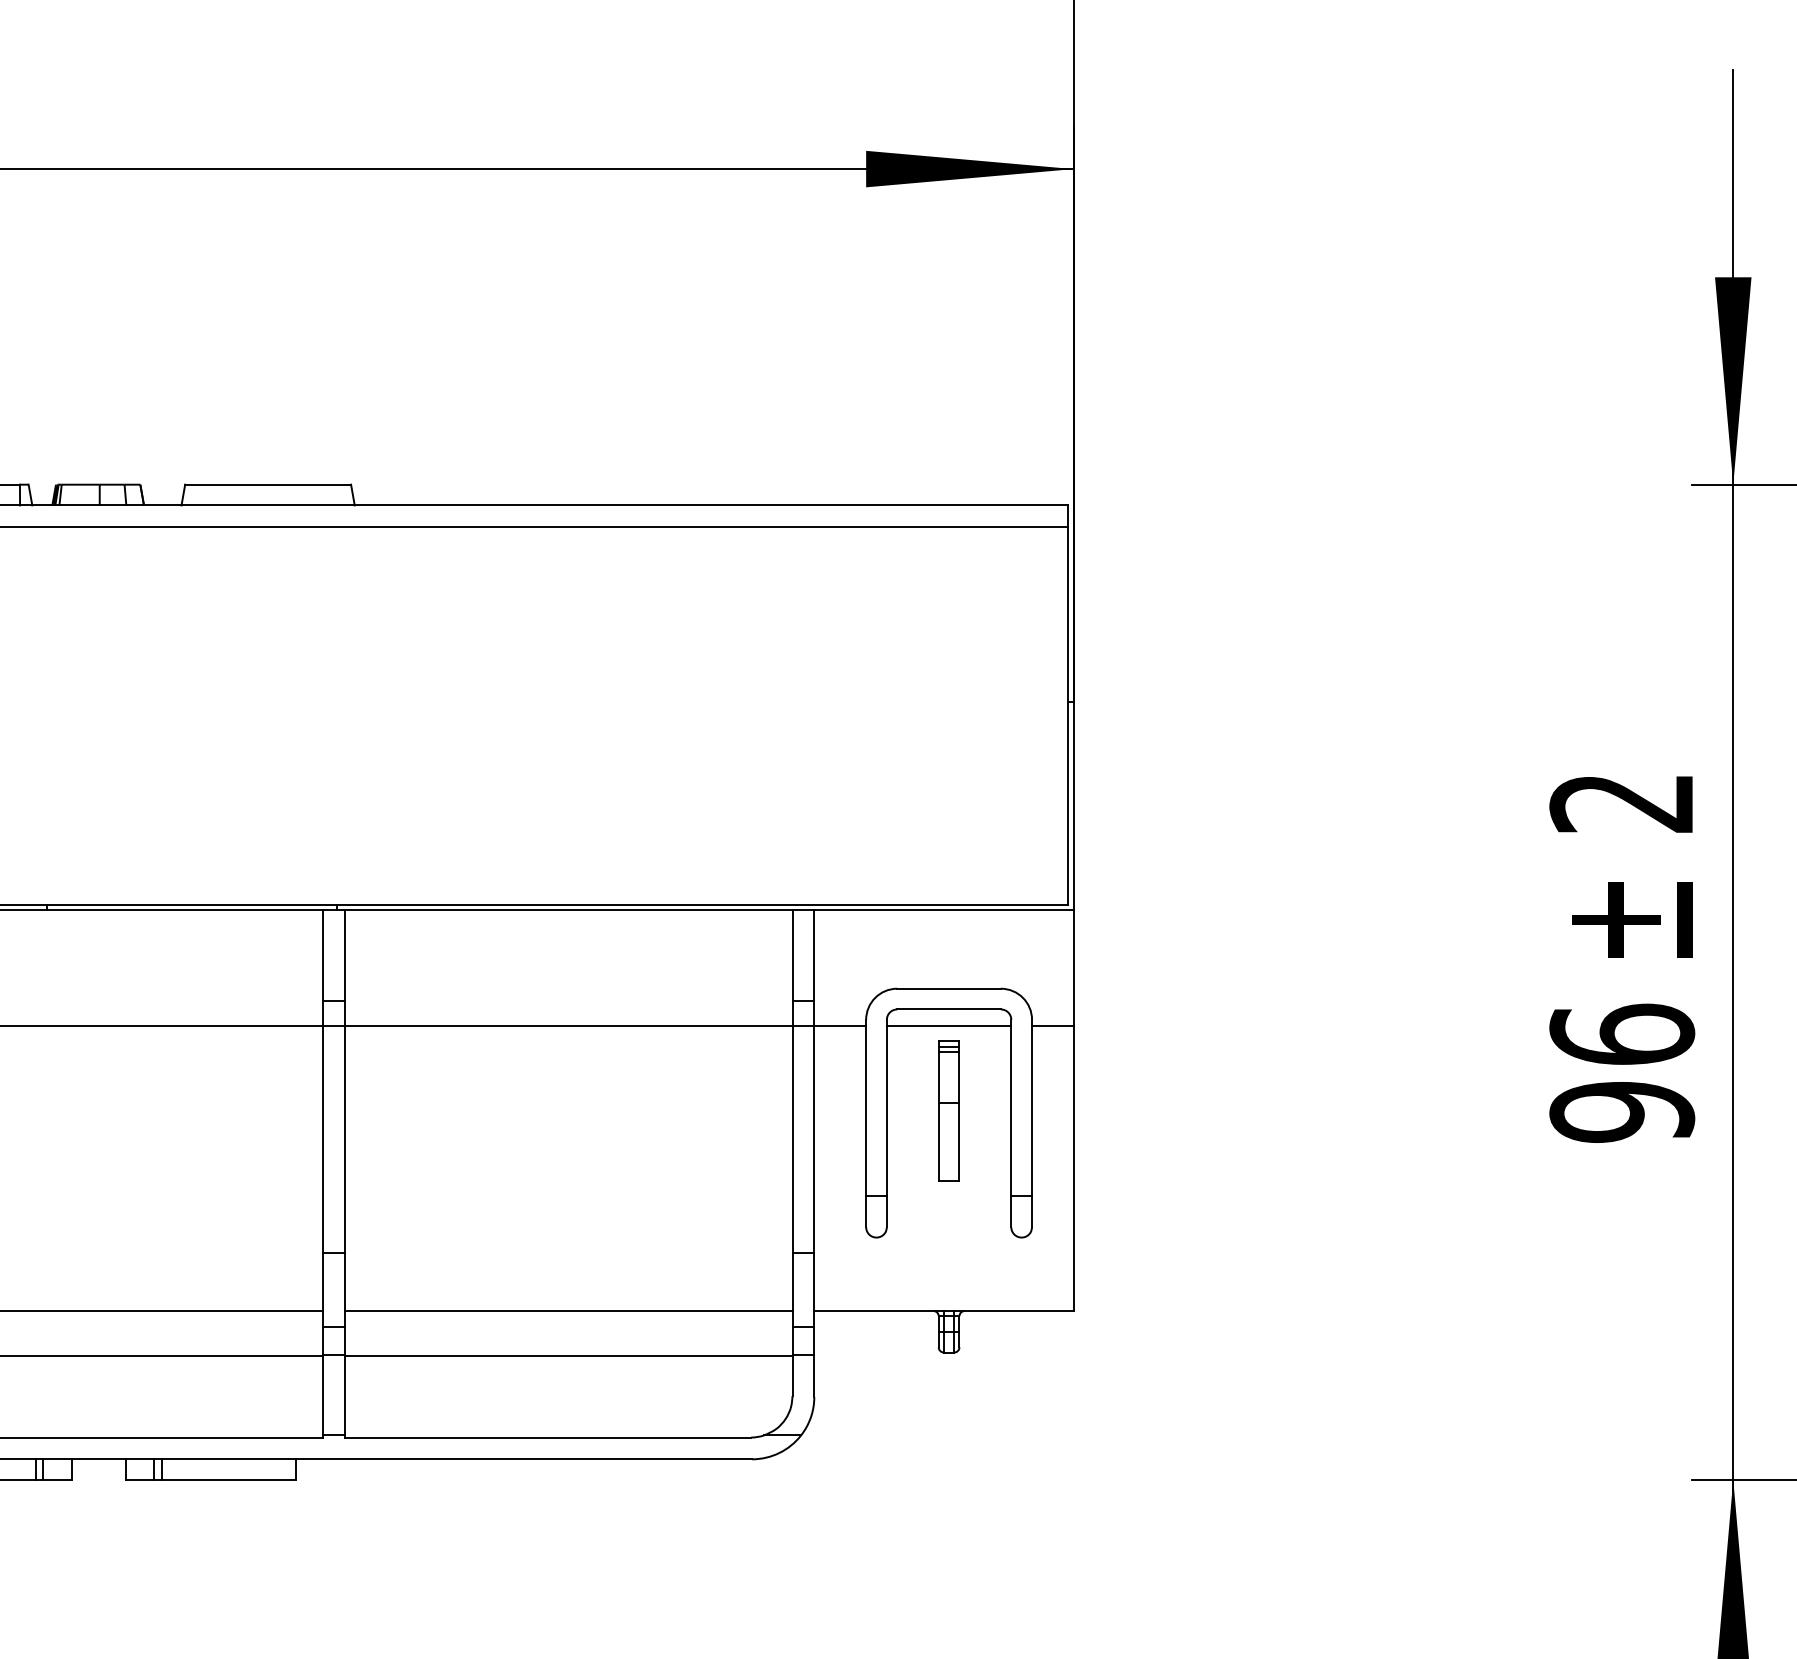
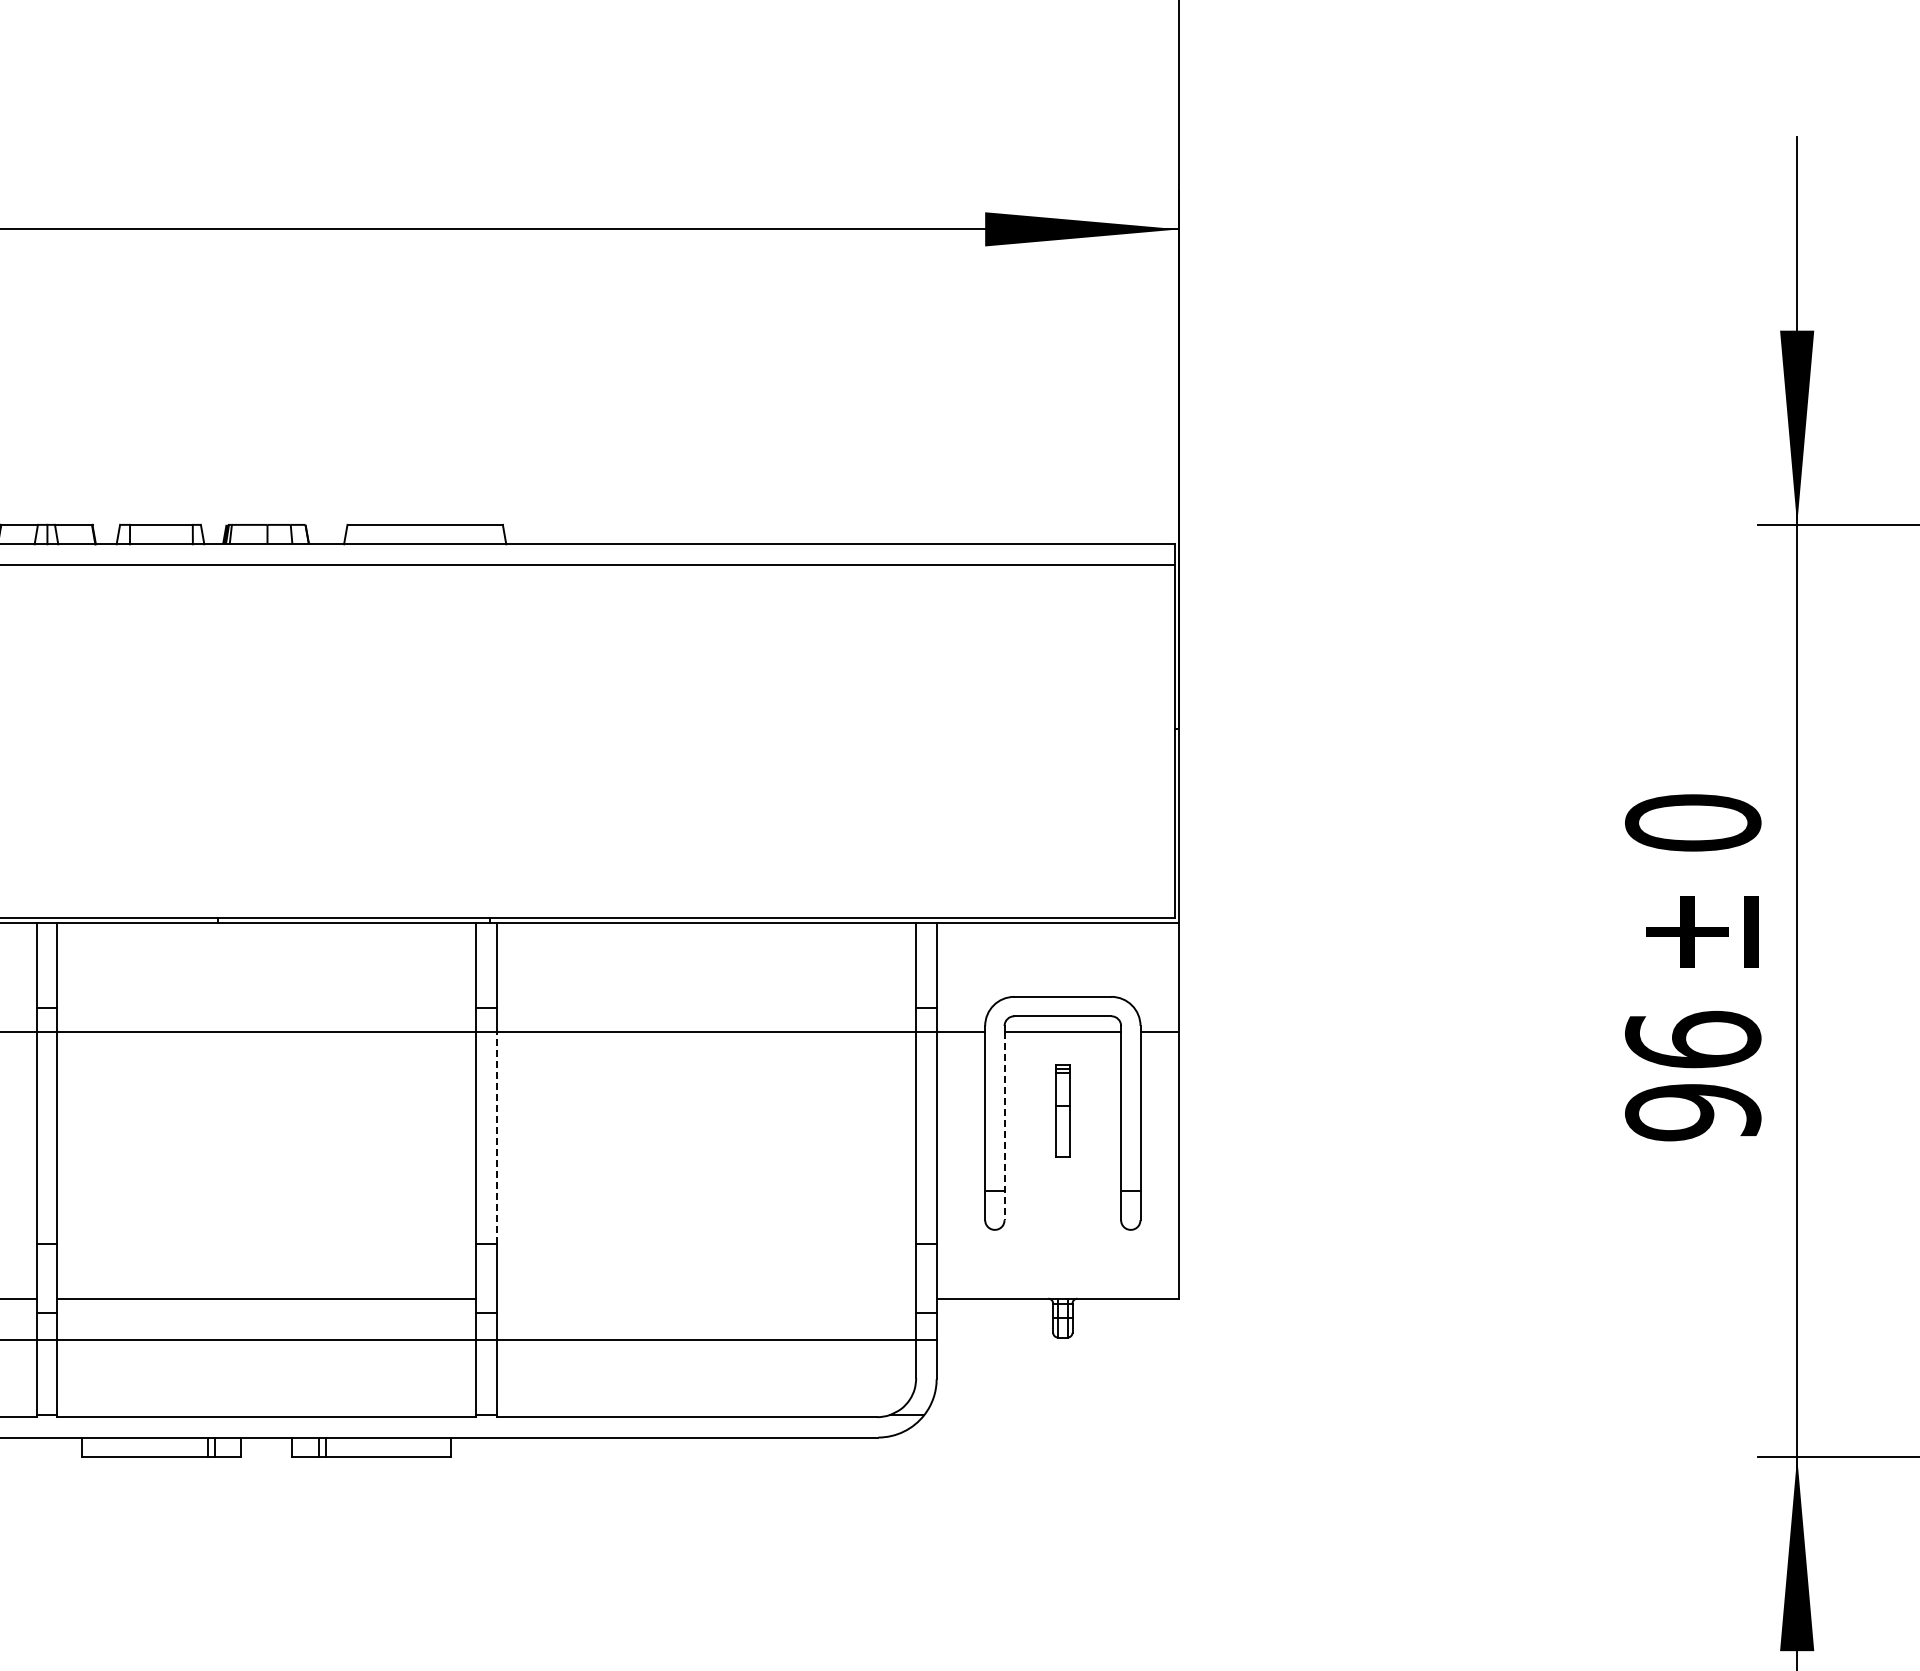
text: (1622, 802) -> (1693, 822), 2 -> 0
part: (948, 1110) -> (1062, 1110), size x0.7
line: (886, 1127) -> (1004, 1126), solid -> dashed
line: (344, 1138) -> (496, 1137), solid -> dashed
line: (568, 1310) -> (706, 1298), removed

